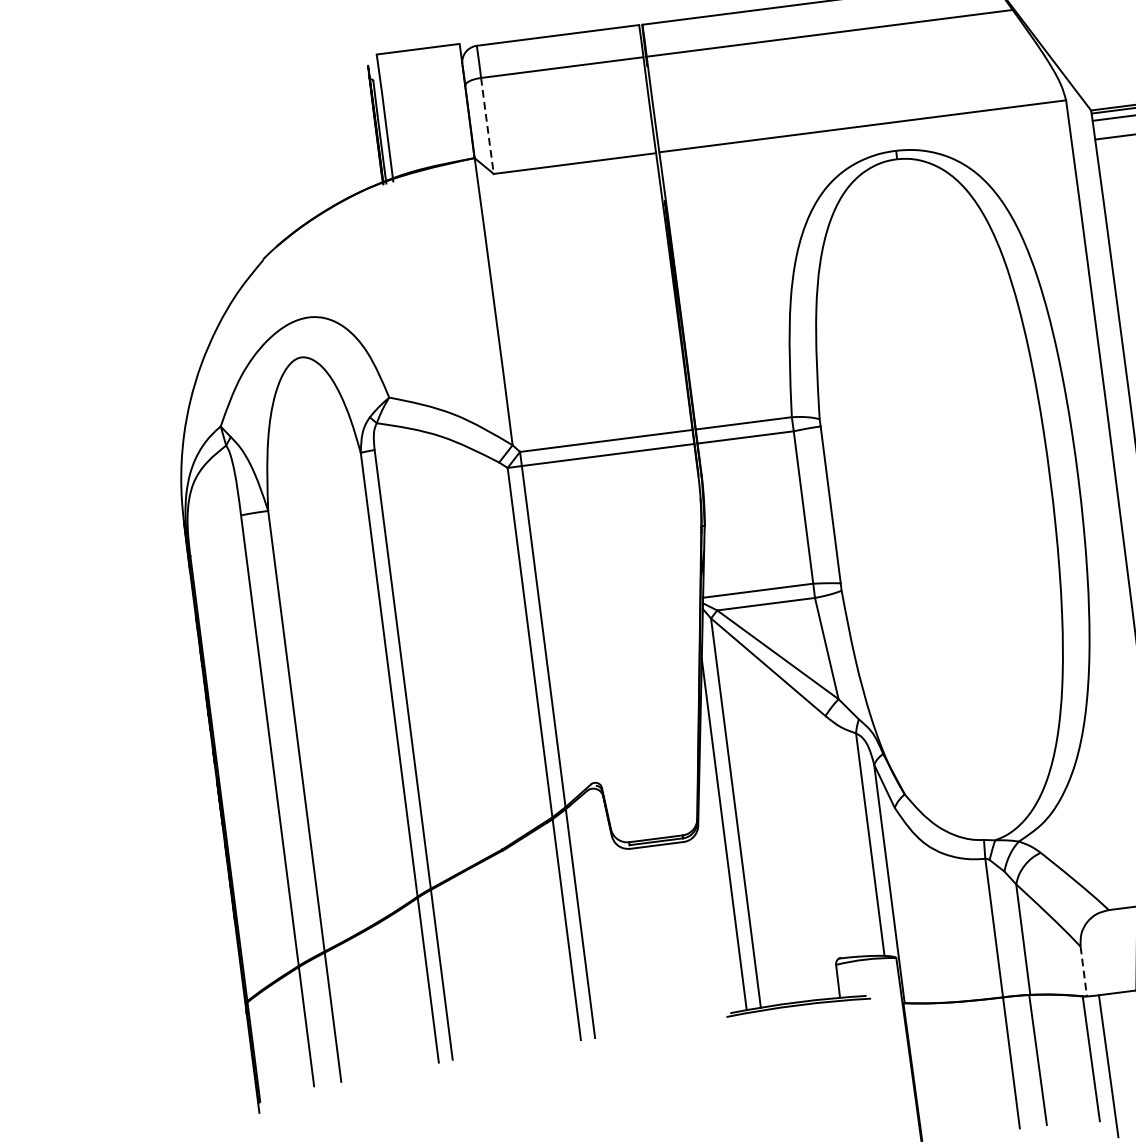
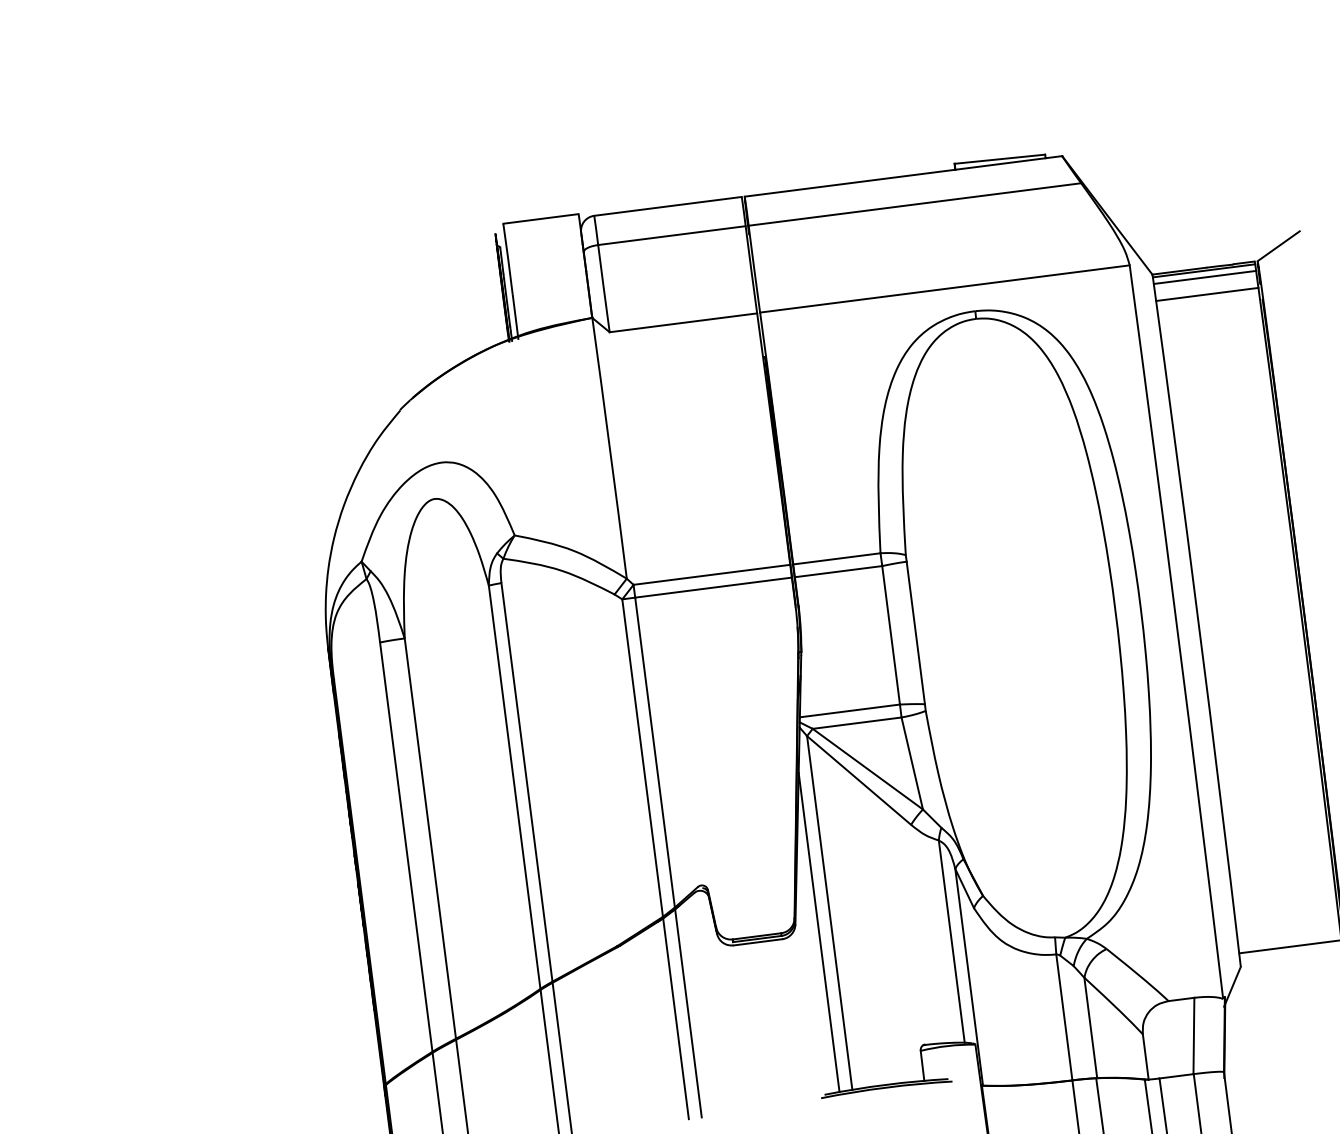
arc: (486, 125) -> (603, 288), dashed -> solid
line: (1083, 972) -> (1145, 1057), dashed -> solid

